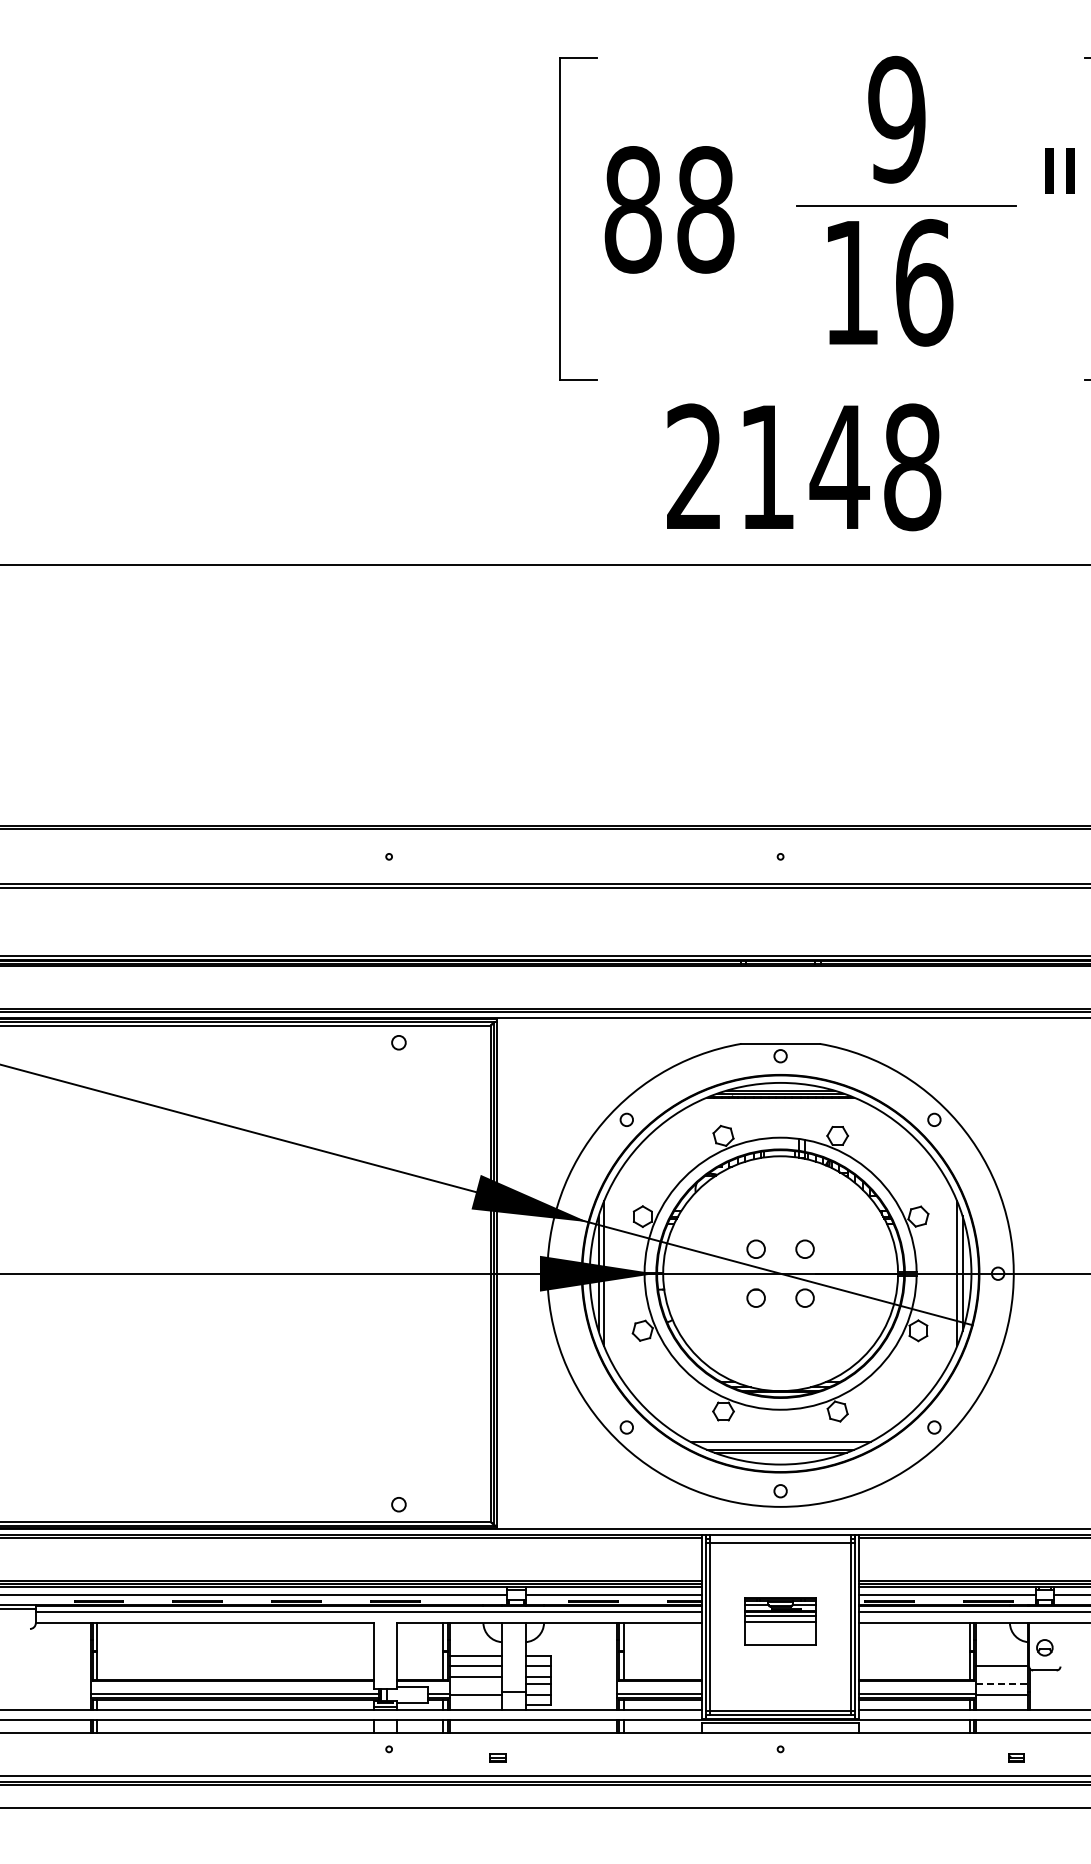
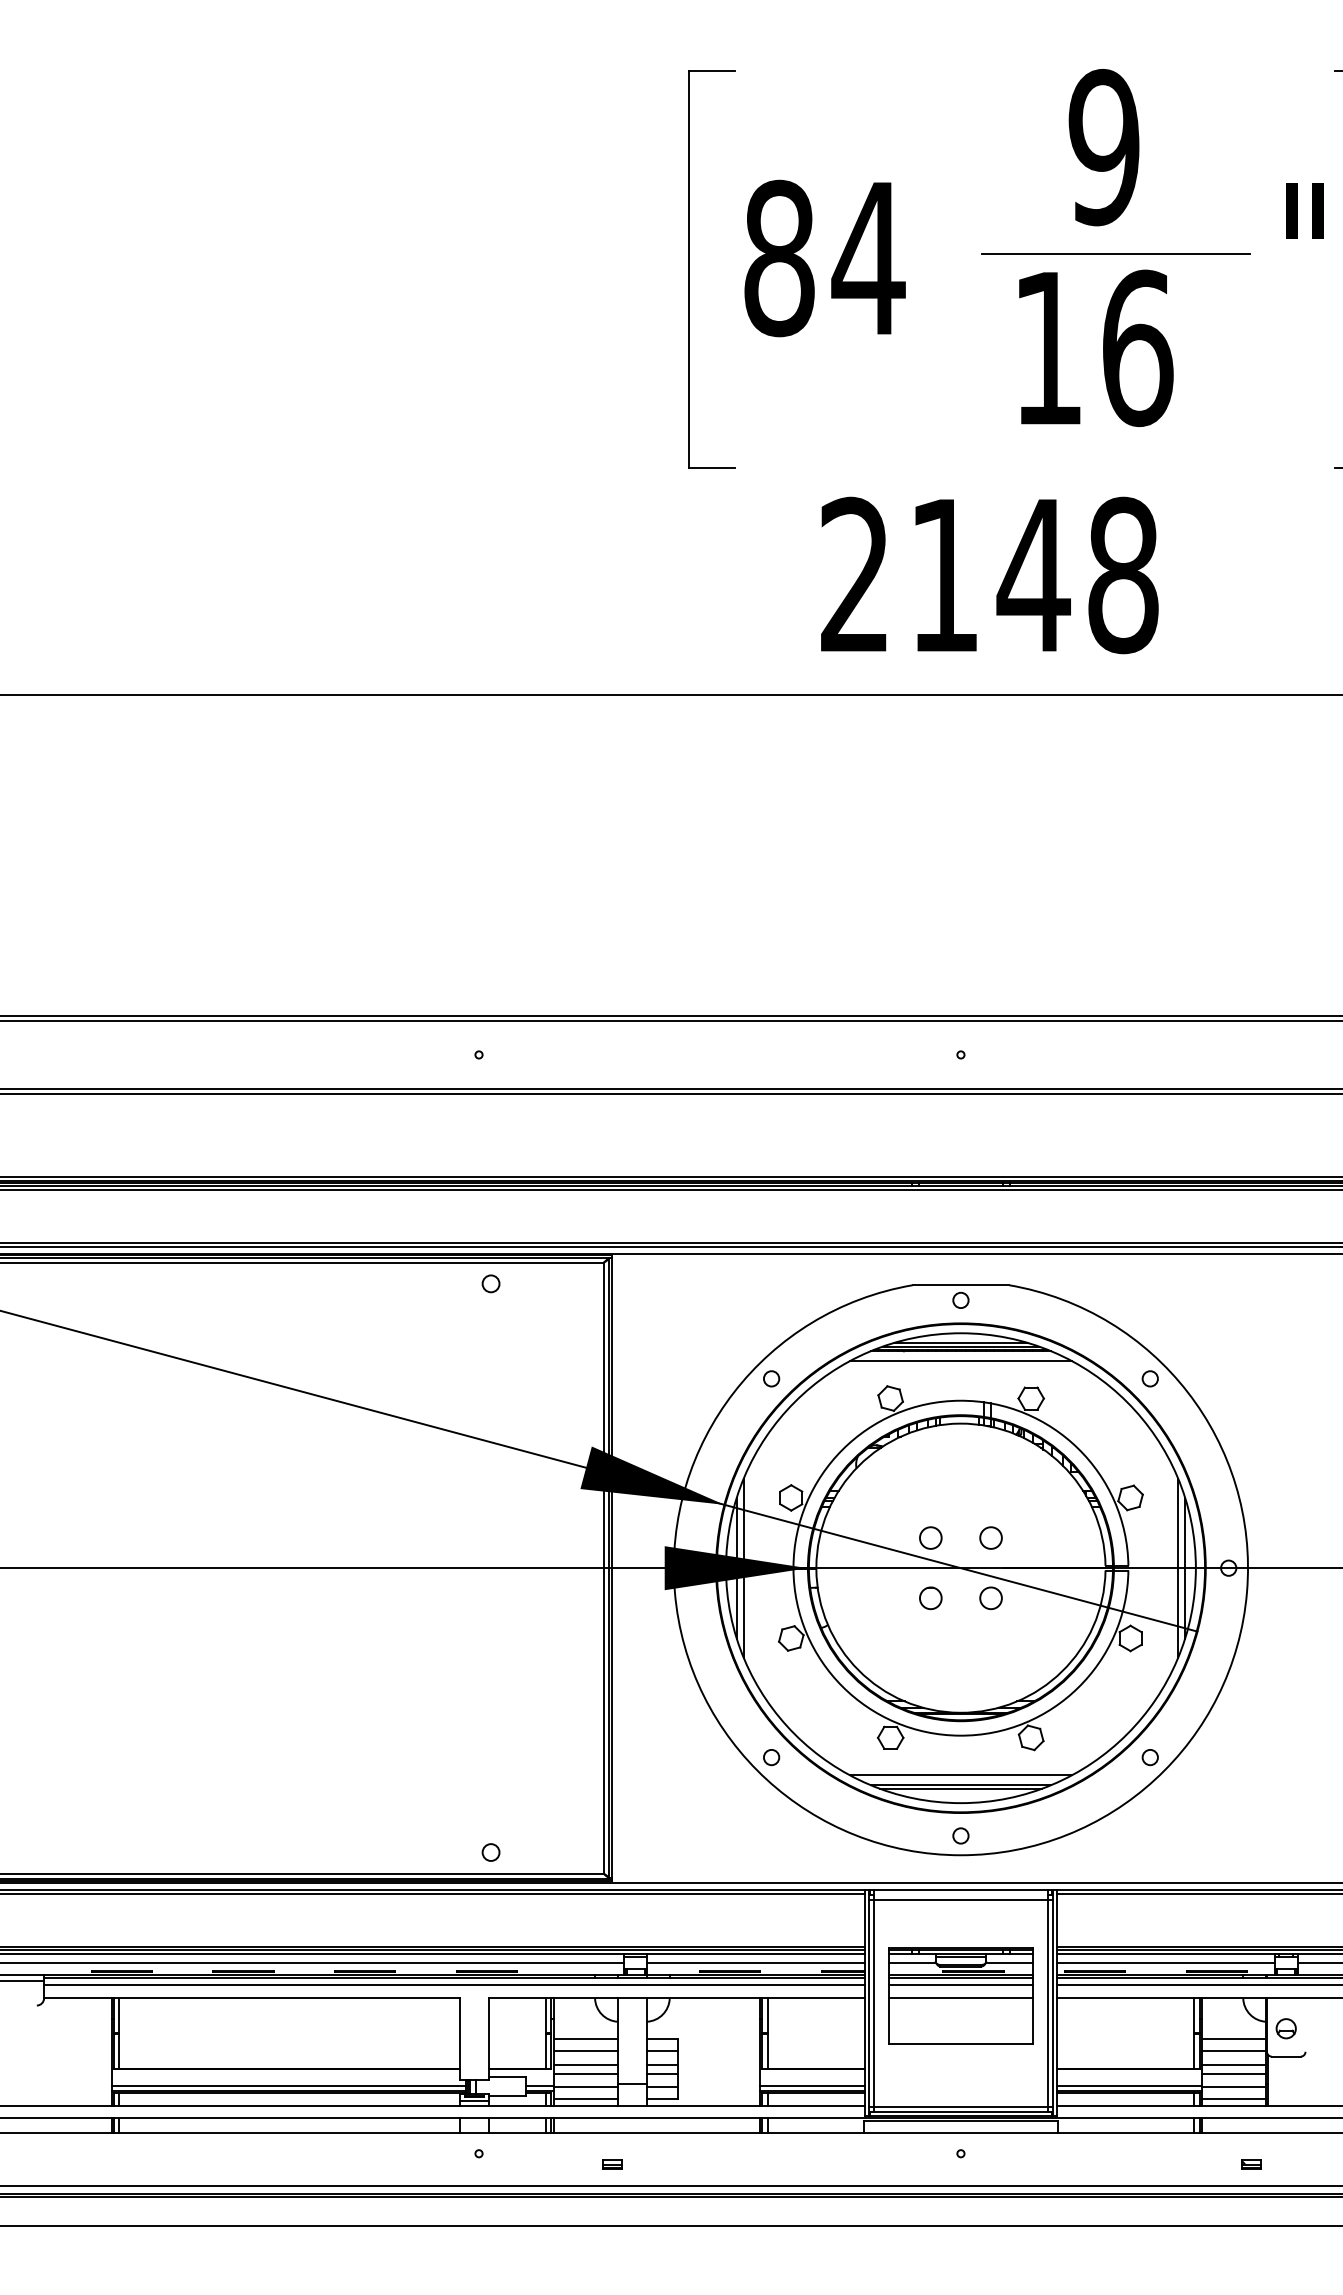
text: (705, 209) -> (868, 258), 88 -> 84
line: (780, 1105) -> (960, 1361), added
part: (780, 1620) -> (960, 1995), size x1.67
line: (1002, 1656) -> (1234, 2039), added
line: (1002, 1677) -> (1234, 2065), added
line: (475, 1684) -> (585, 2073), added
line: (1002, 1684) -> (1234, 2073), dashed -> solid
line: (475, 1705) -> (585, 2099), added
line: (1002, 1705) -> (1234, 2099), added

